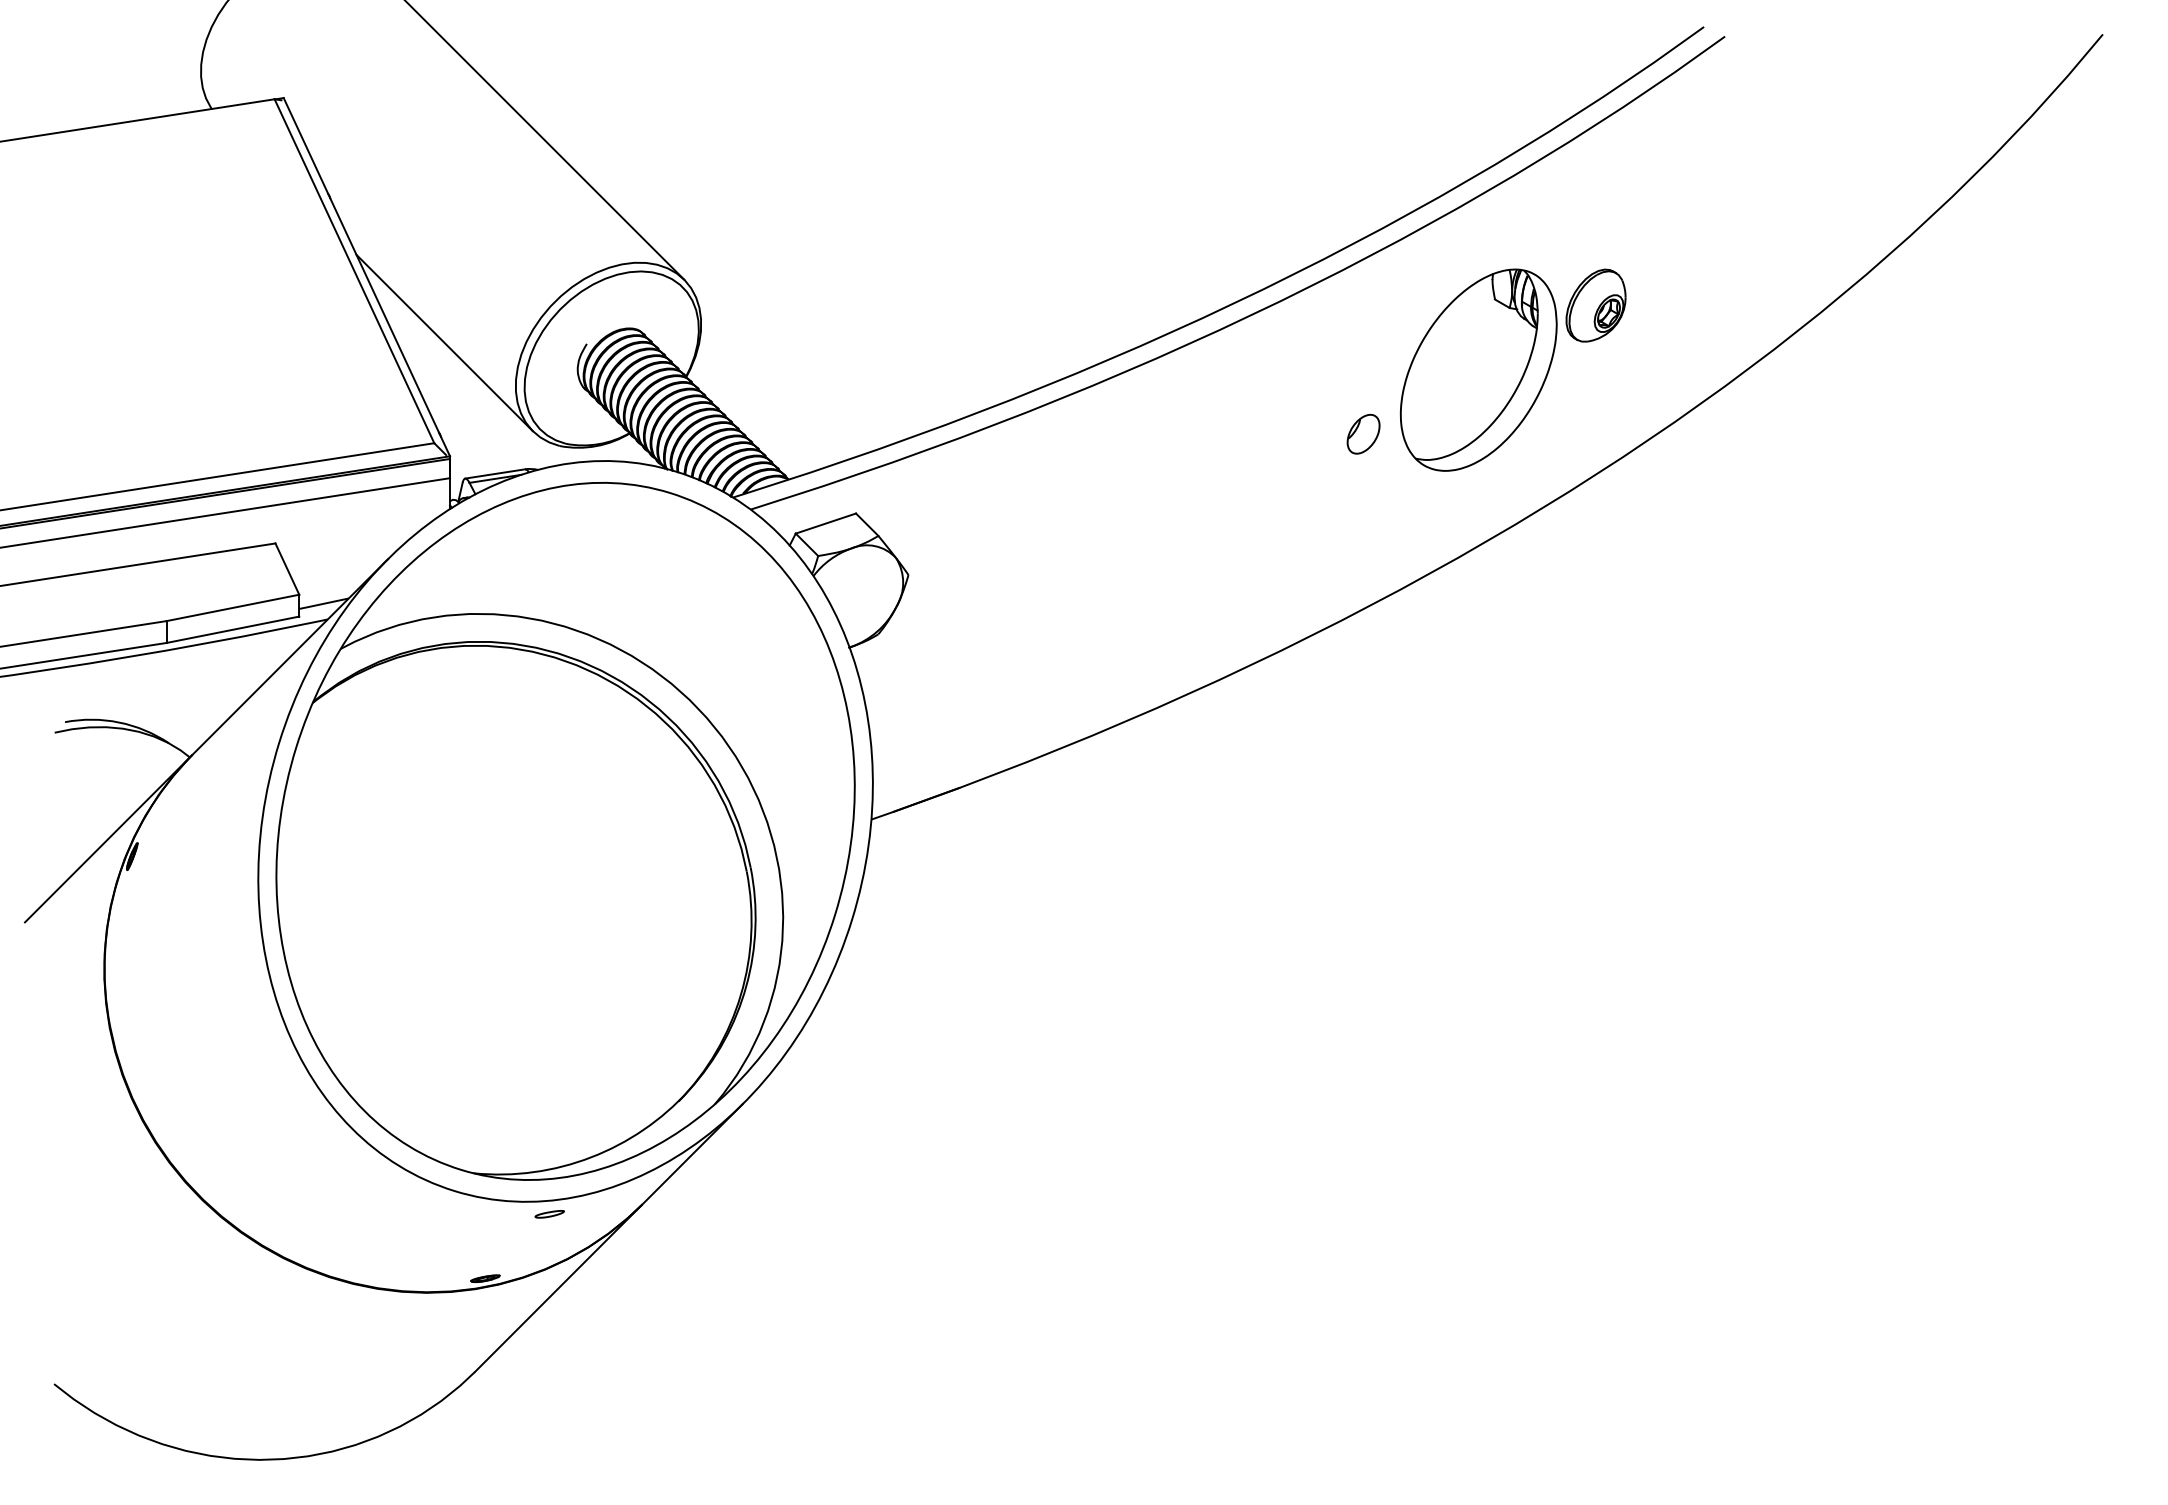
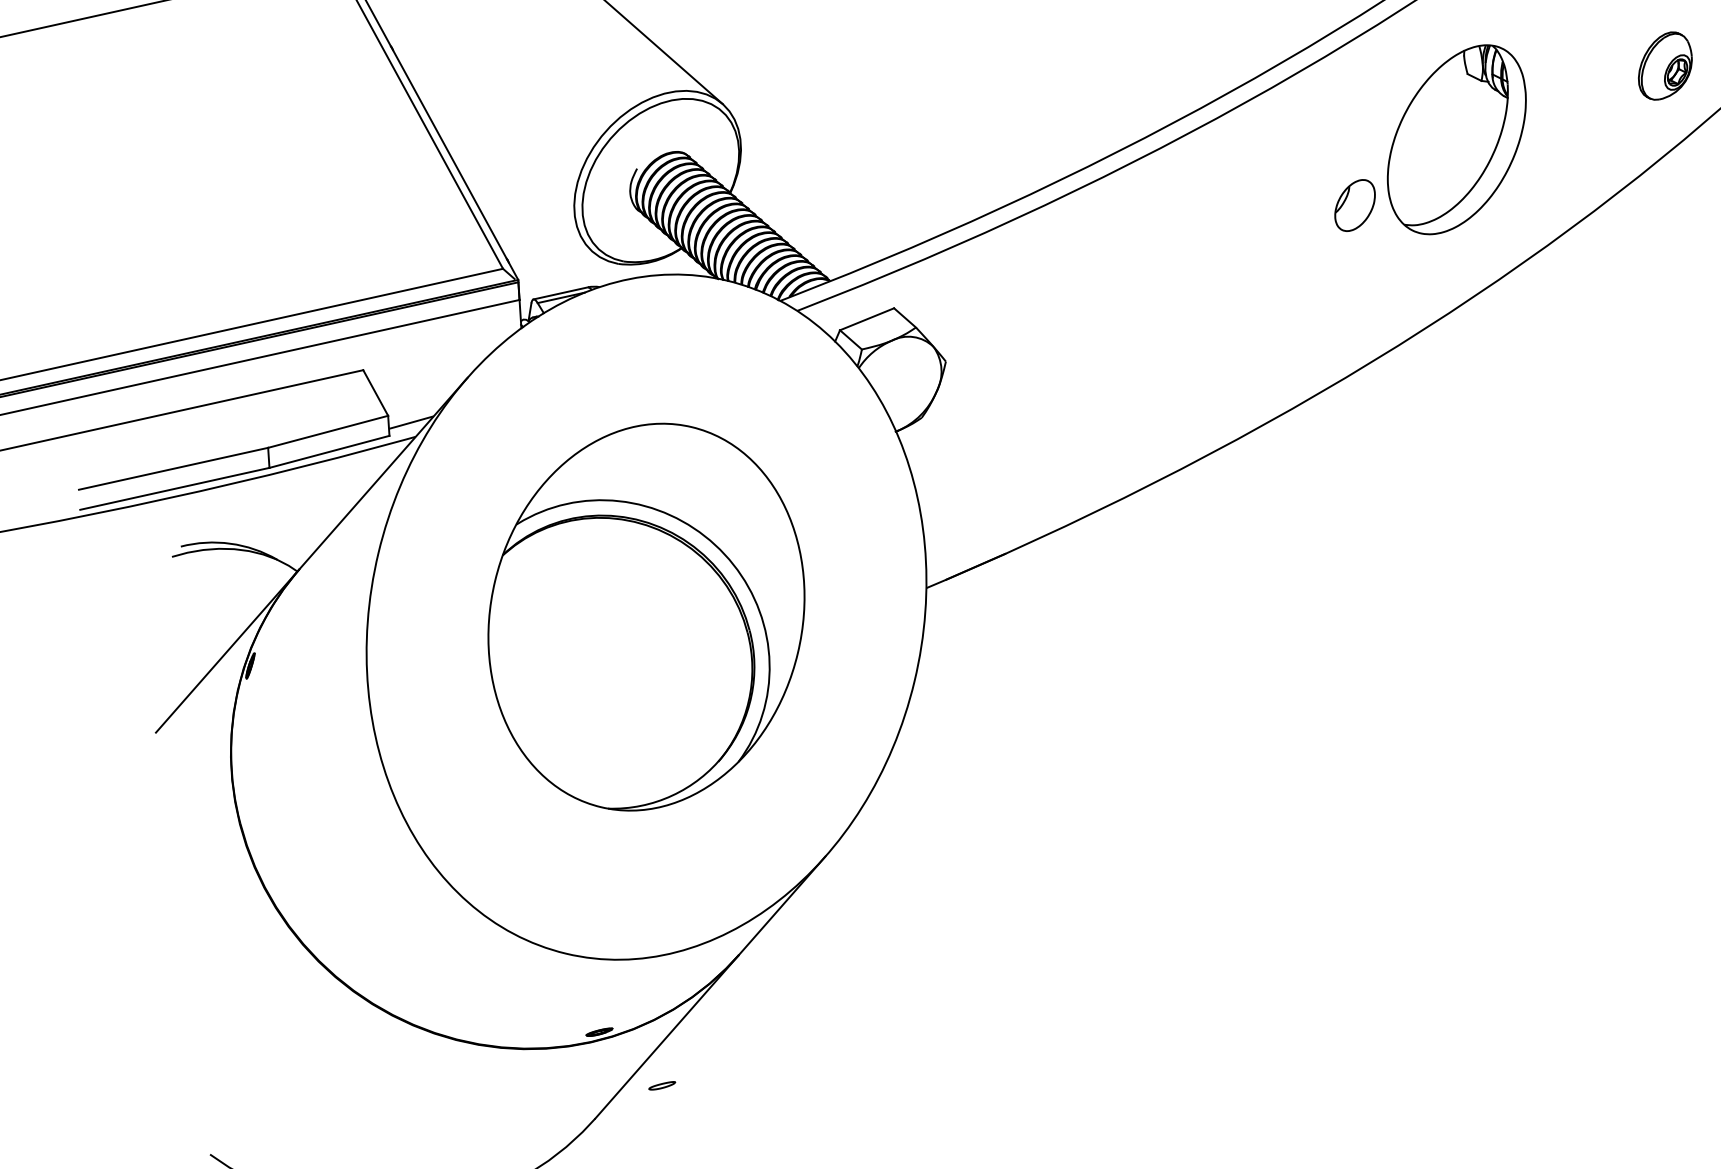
part: (1595, 305) -> (1664, 65), moved
line: (444, 342) -> (506, 175), removed
part: (1363, 433) -> (1354, 204), size x1.4
part: (565, 831) -> (646, 617), size x0.6
part: (549, 1214) -> (662, 1086), moved

